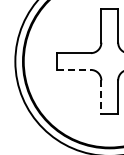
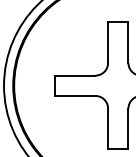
line: (74, 69) -> (75, 95), dashed -> solid
line: (101, 97) -> (108, 129), dashed -> solid

